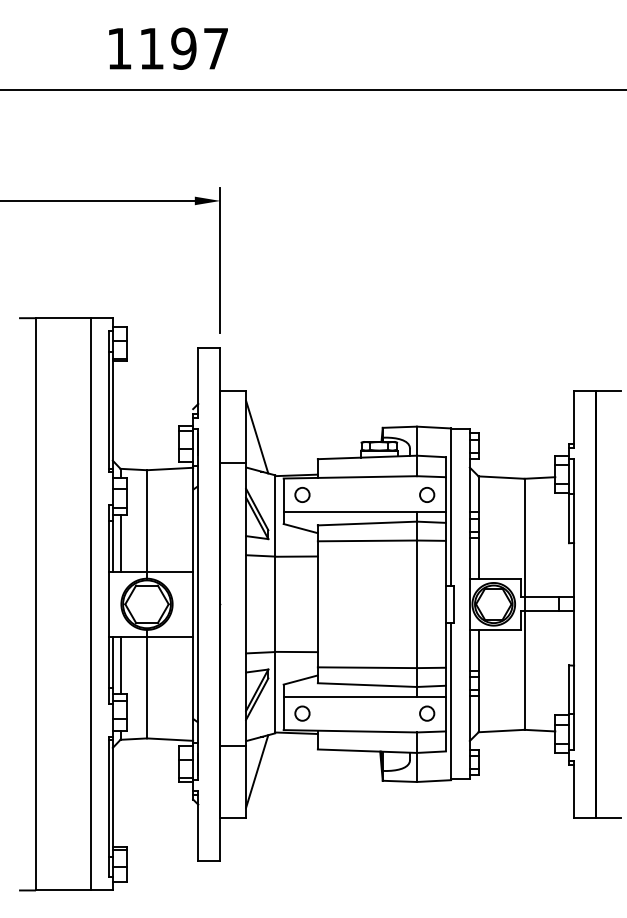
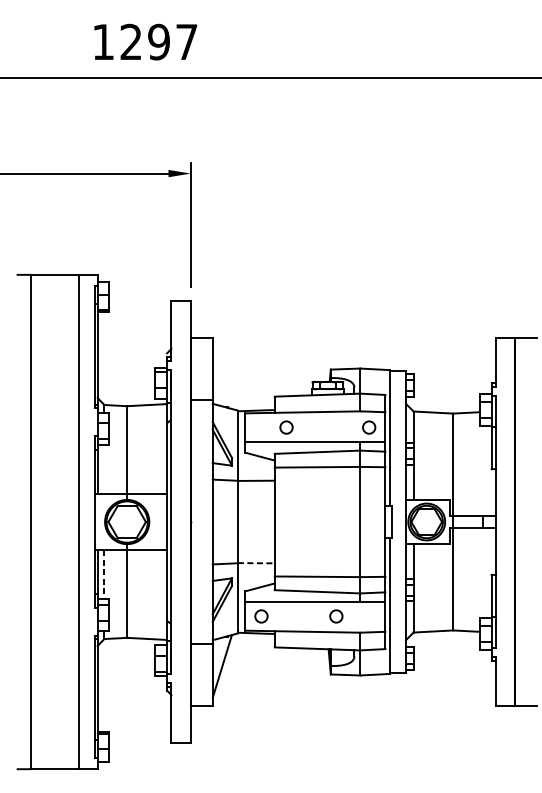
text: (151, 48) -> (131, 41), 1197 -> 1297
line: (257, 436) -> (222, 377), removed
circle: (302, 494) -> (286, 427), moved
line: (120, 543) -> (104, 469), removed
line: (296, 652) -> (256, 563), solid -> dashed
line: (120, 665) -> (104, 574), solid -> dashed
circle: (427, 713) -> (336, 616), moved

